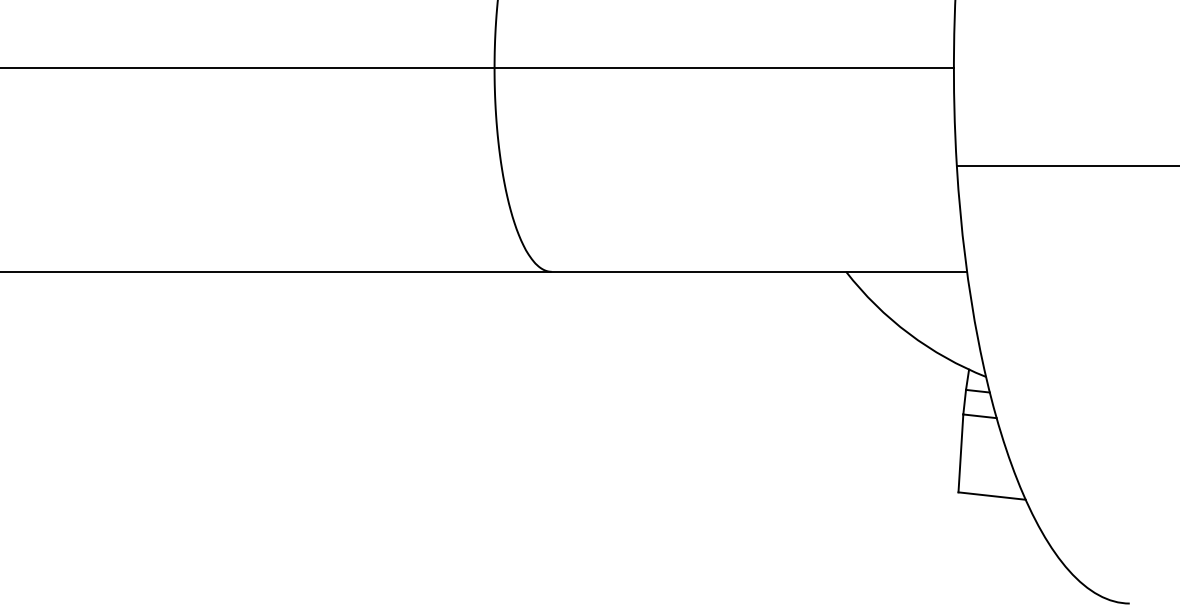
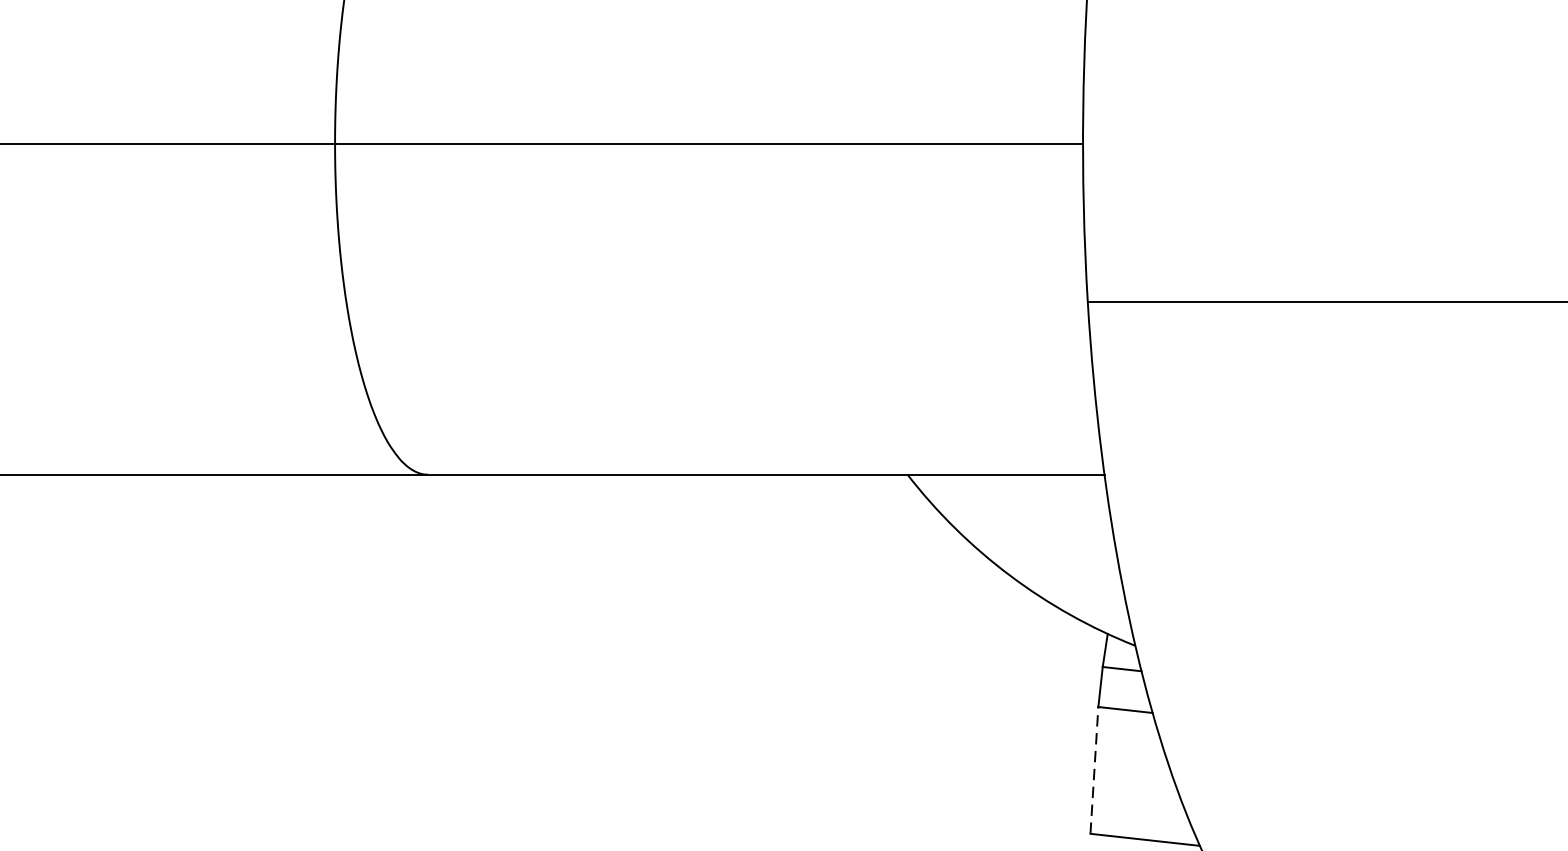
line: (960, 452) -> (1093, 768), solid -> dashed

